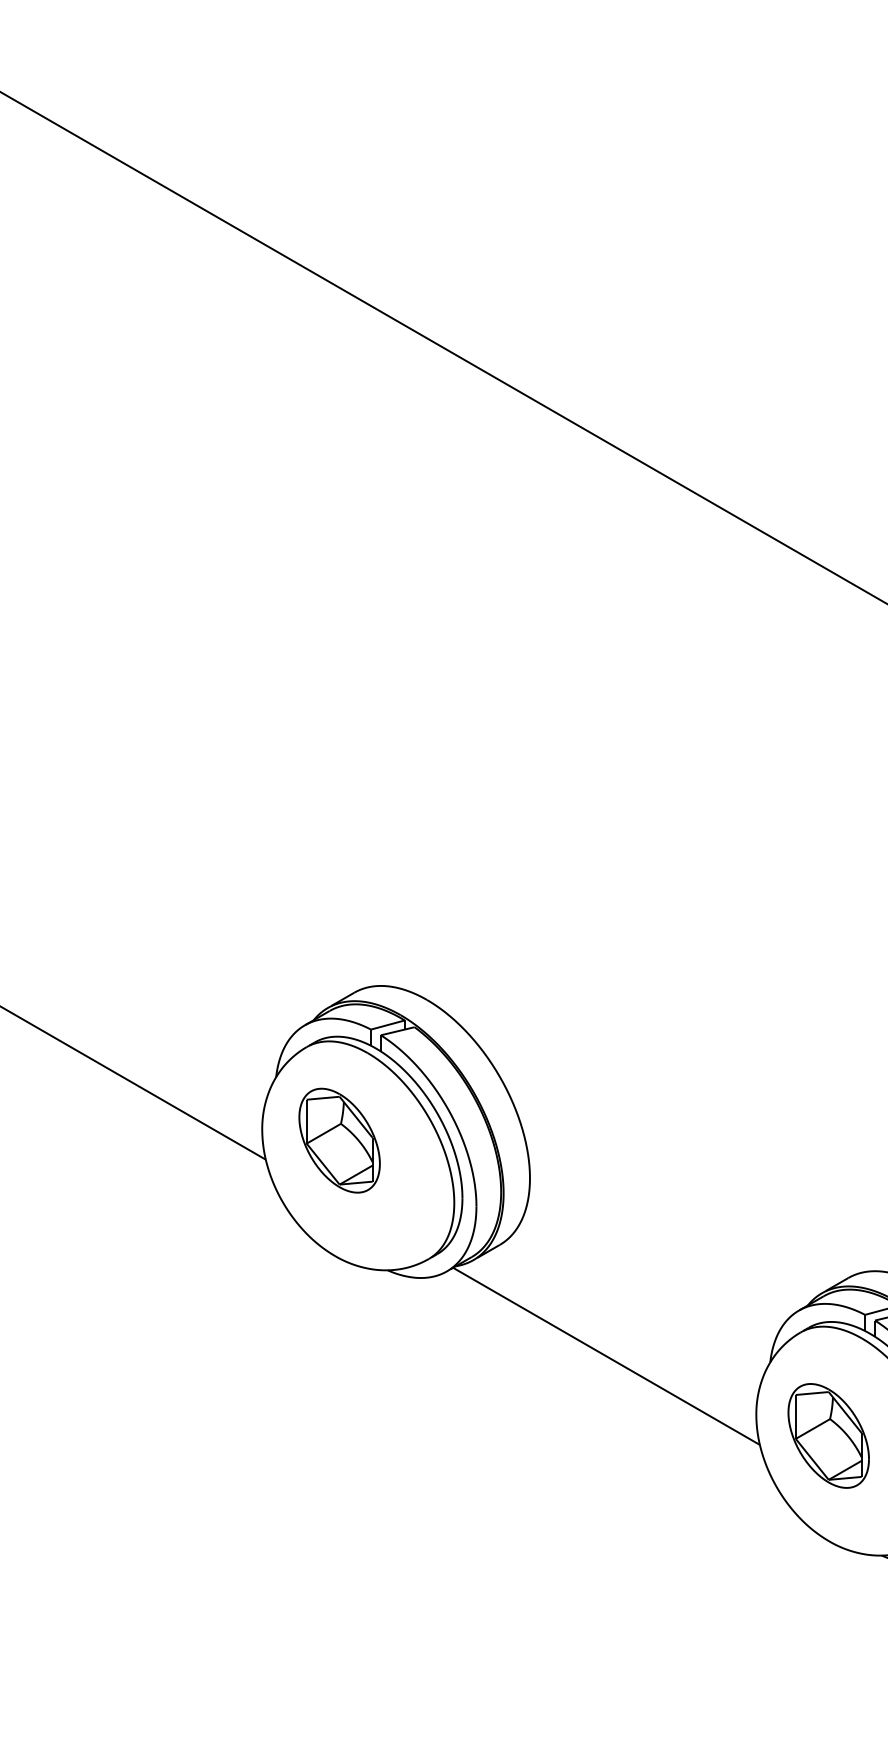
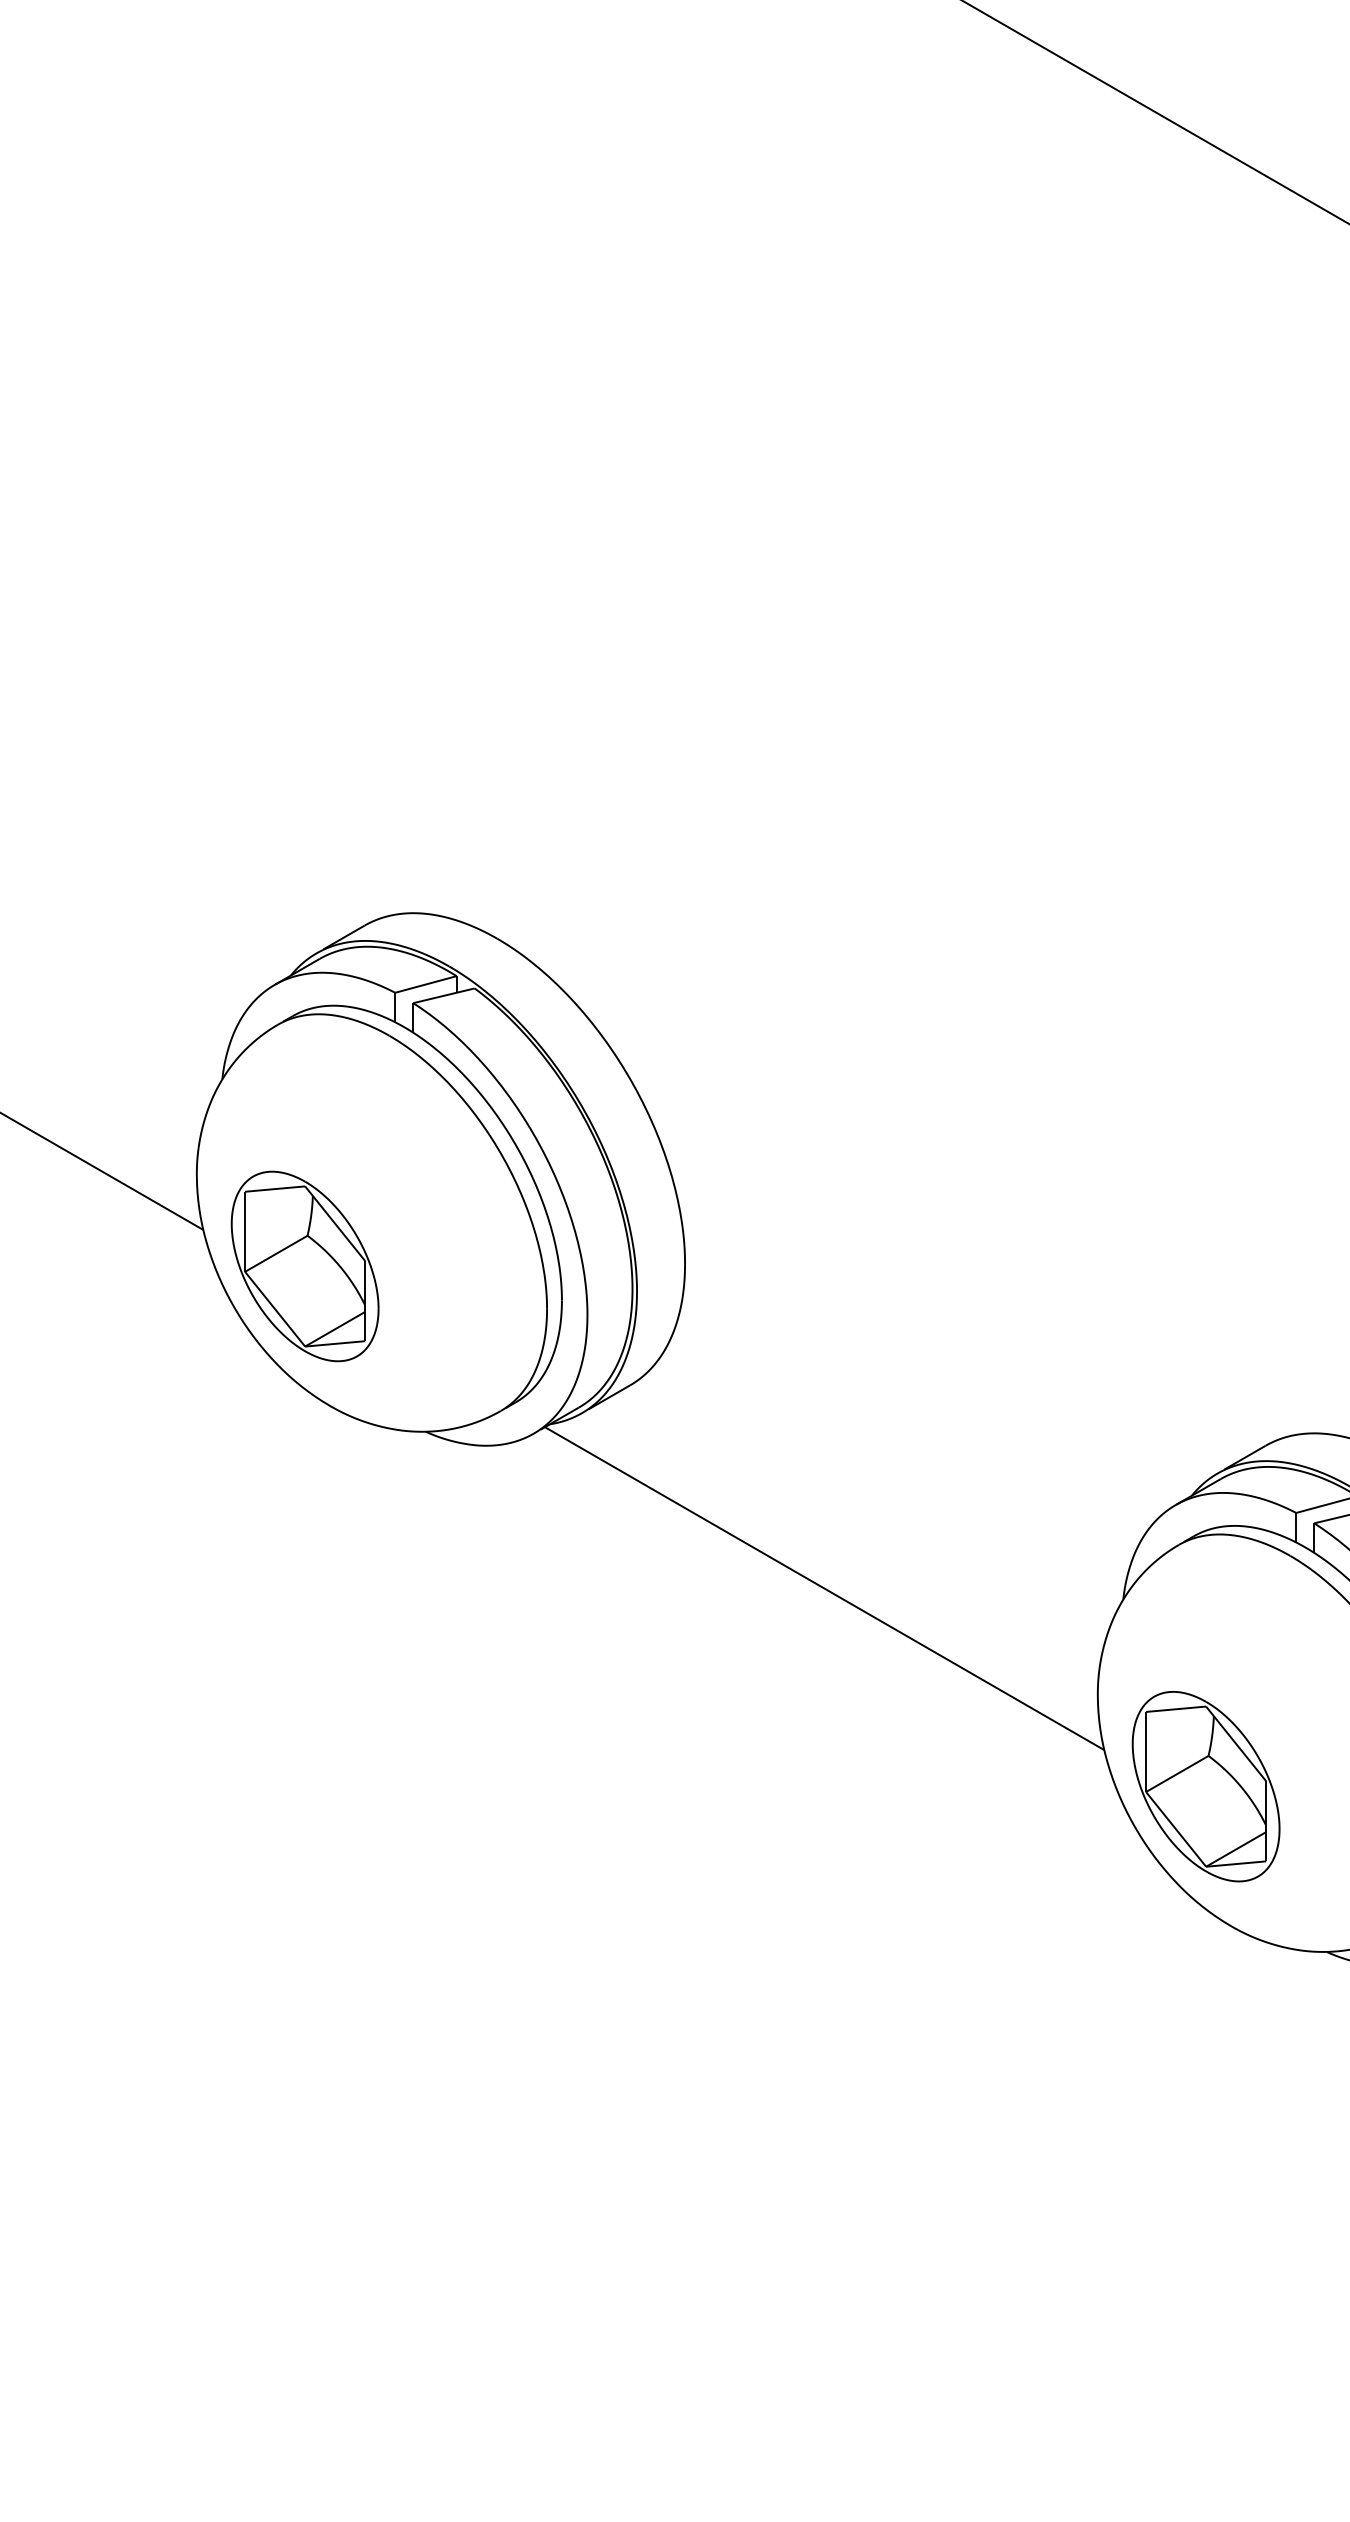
part: (339, 1140) -> (304, 1266), moved
part: (828, 1435) -> (1205, 1785), moved

